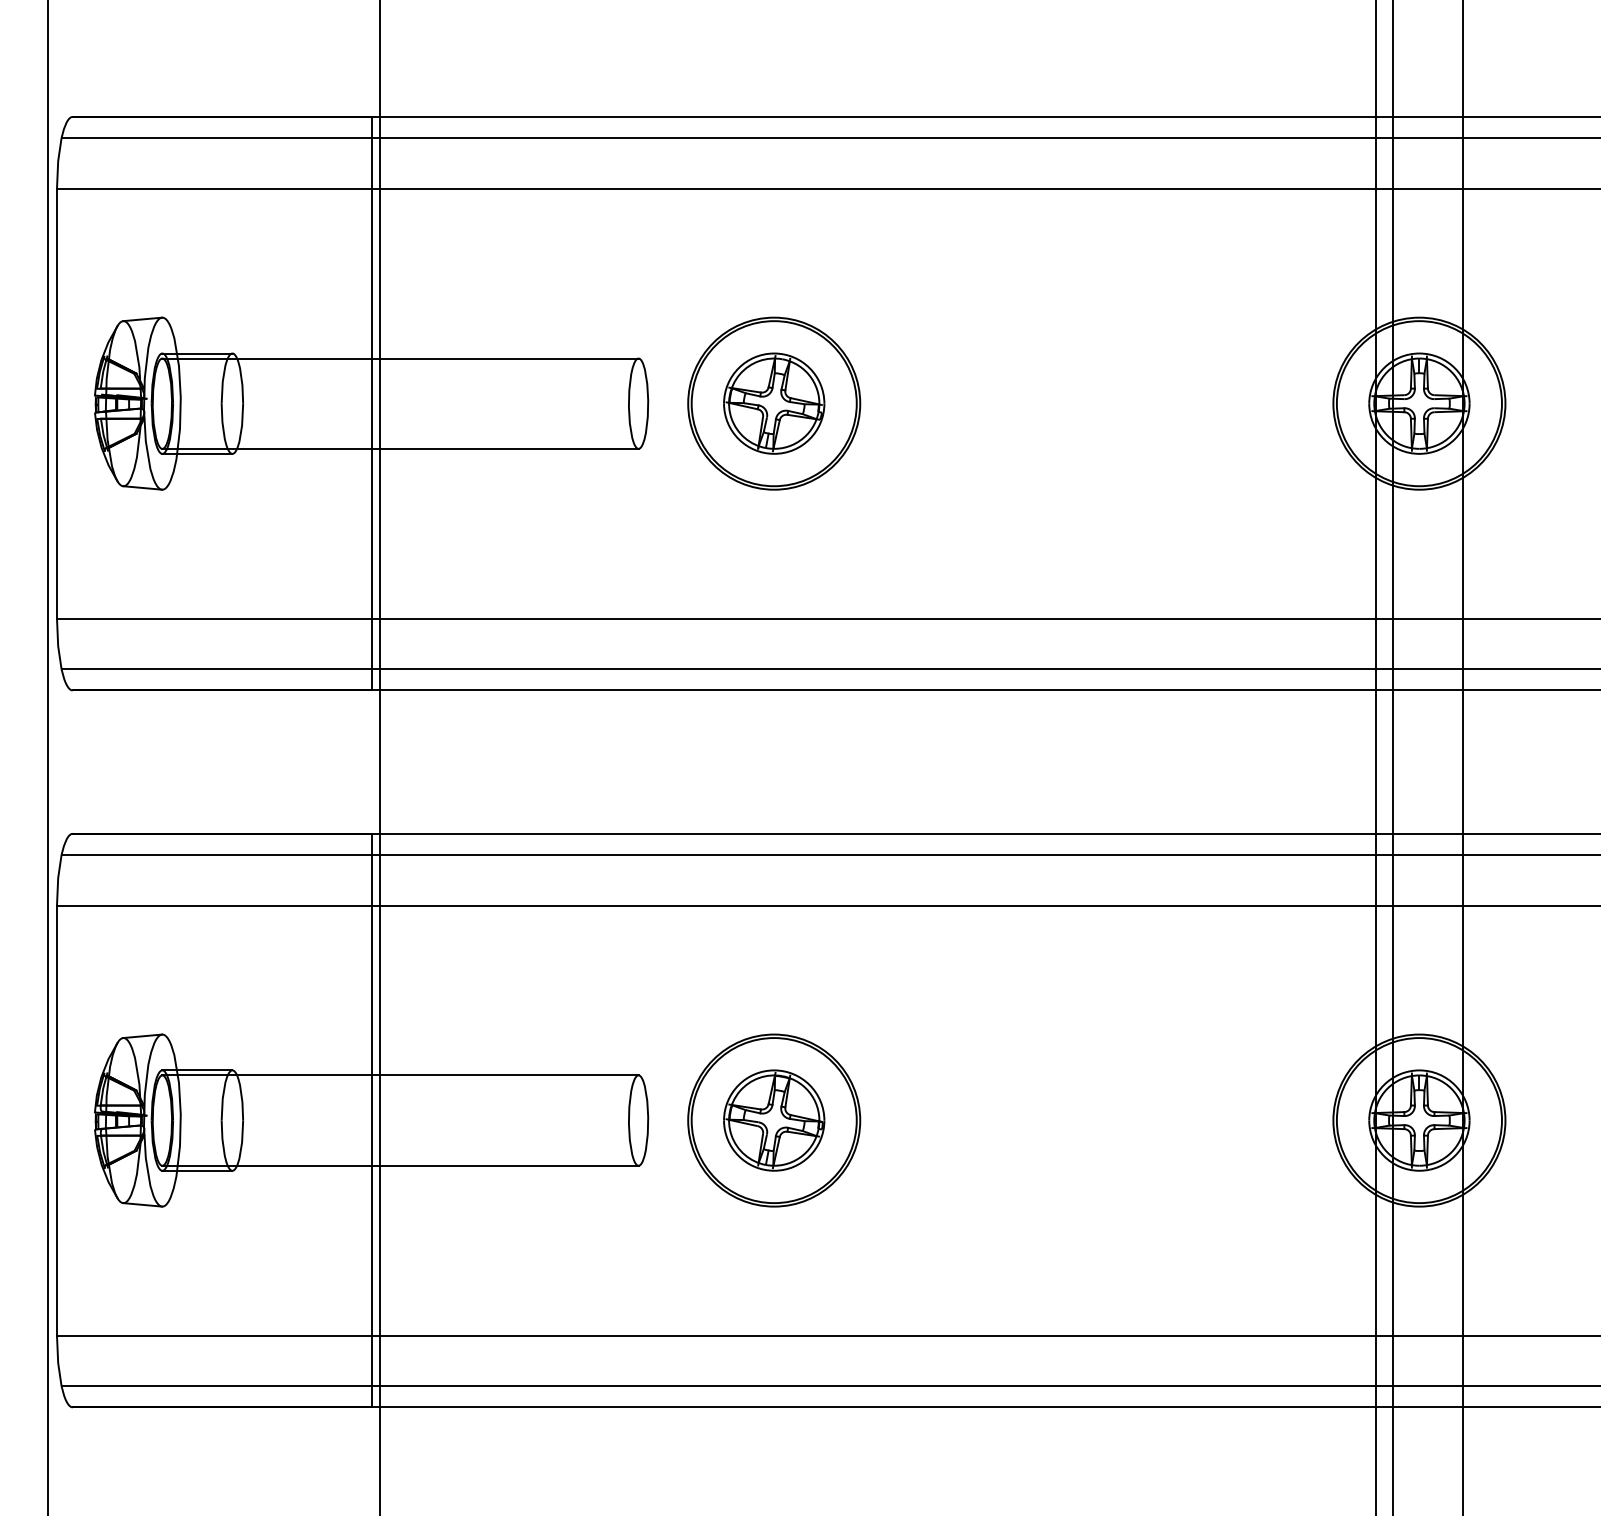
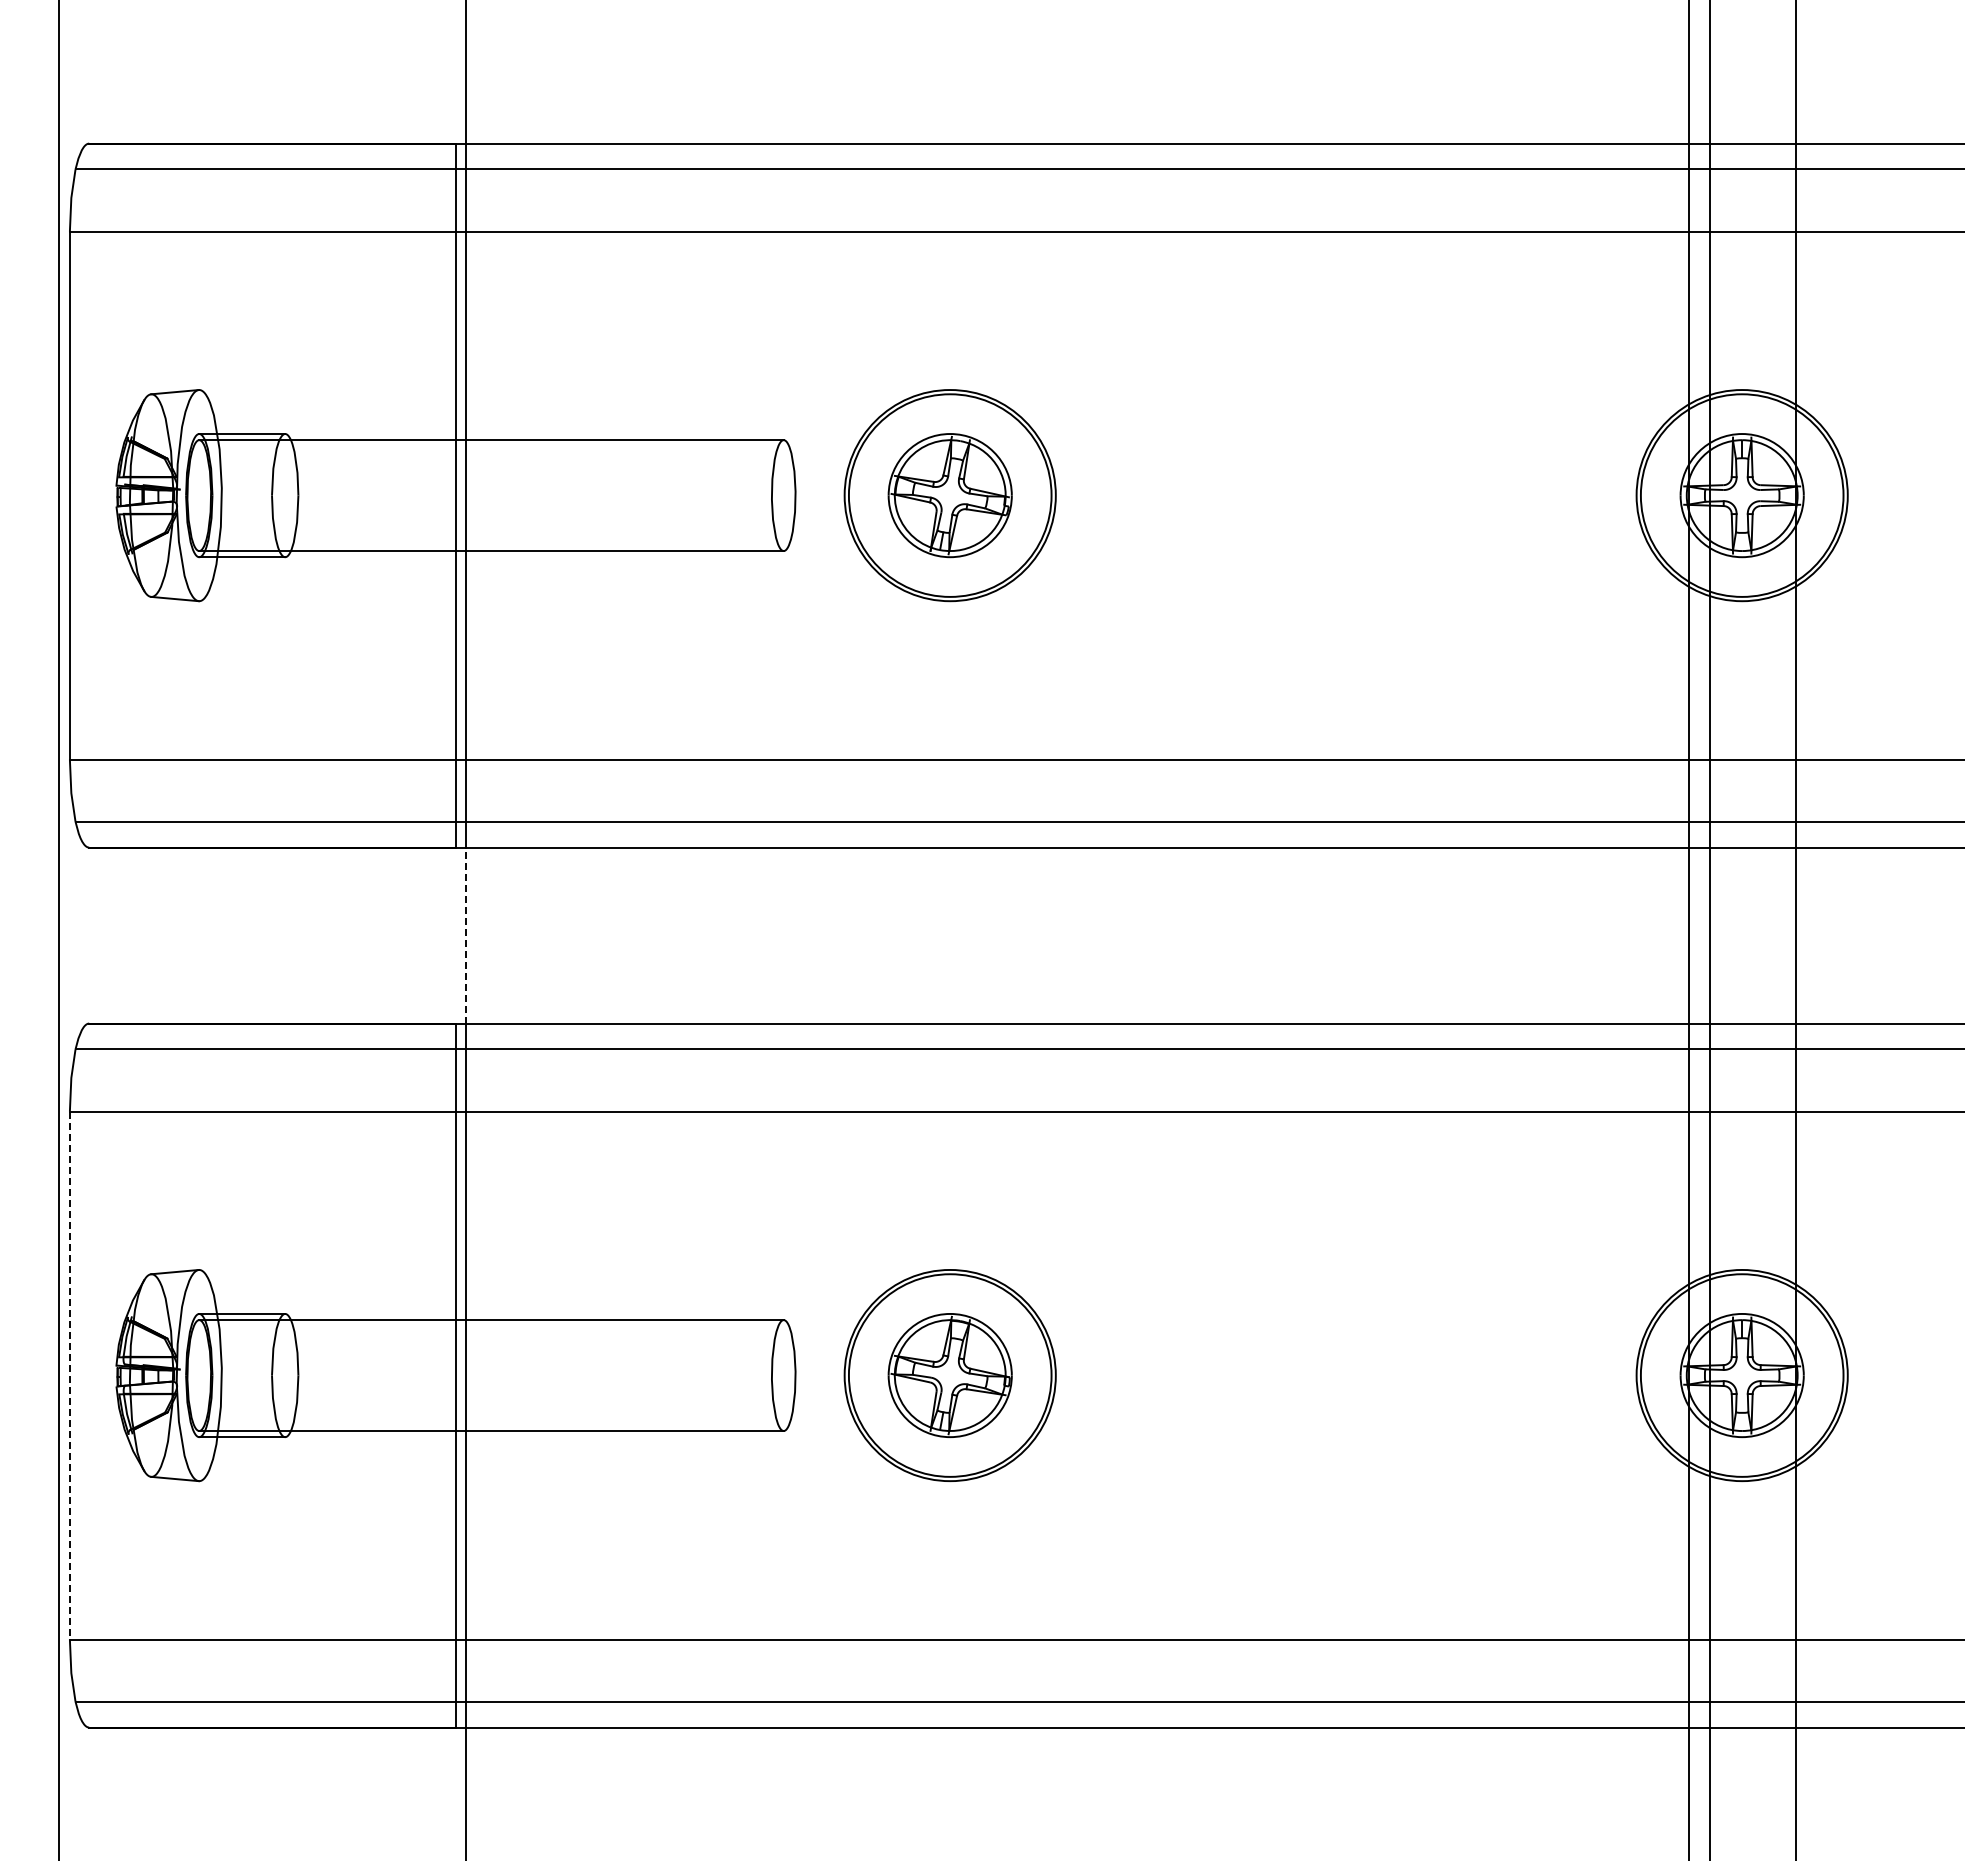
line: (380, 762) -> (466, 935), solid -> dashed
line: (56, 1120) -> (69, 1375), solid -> dashed

